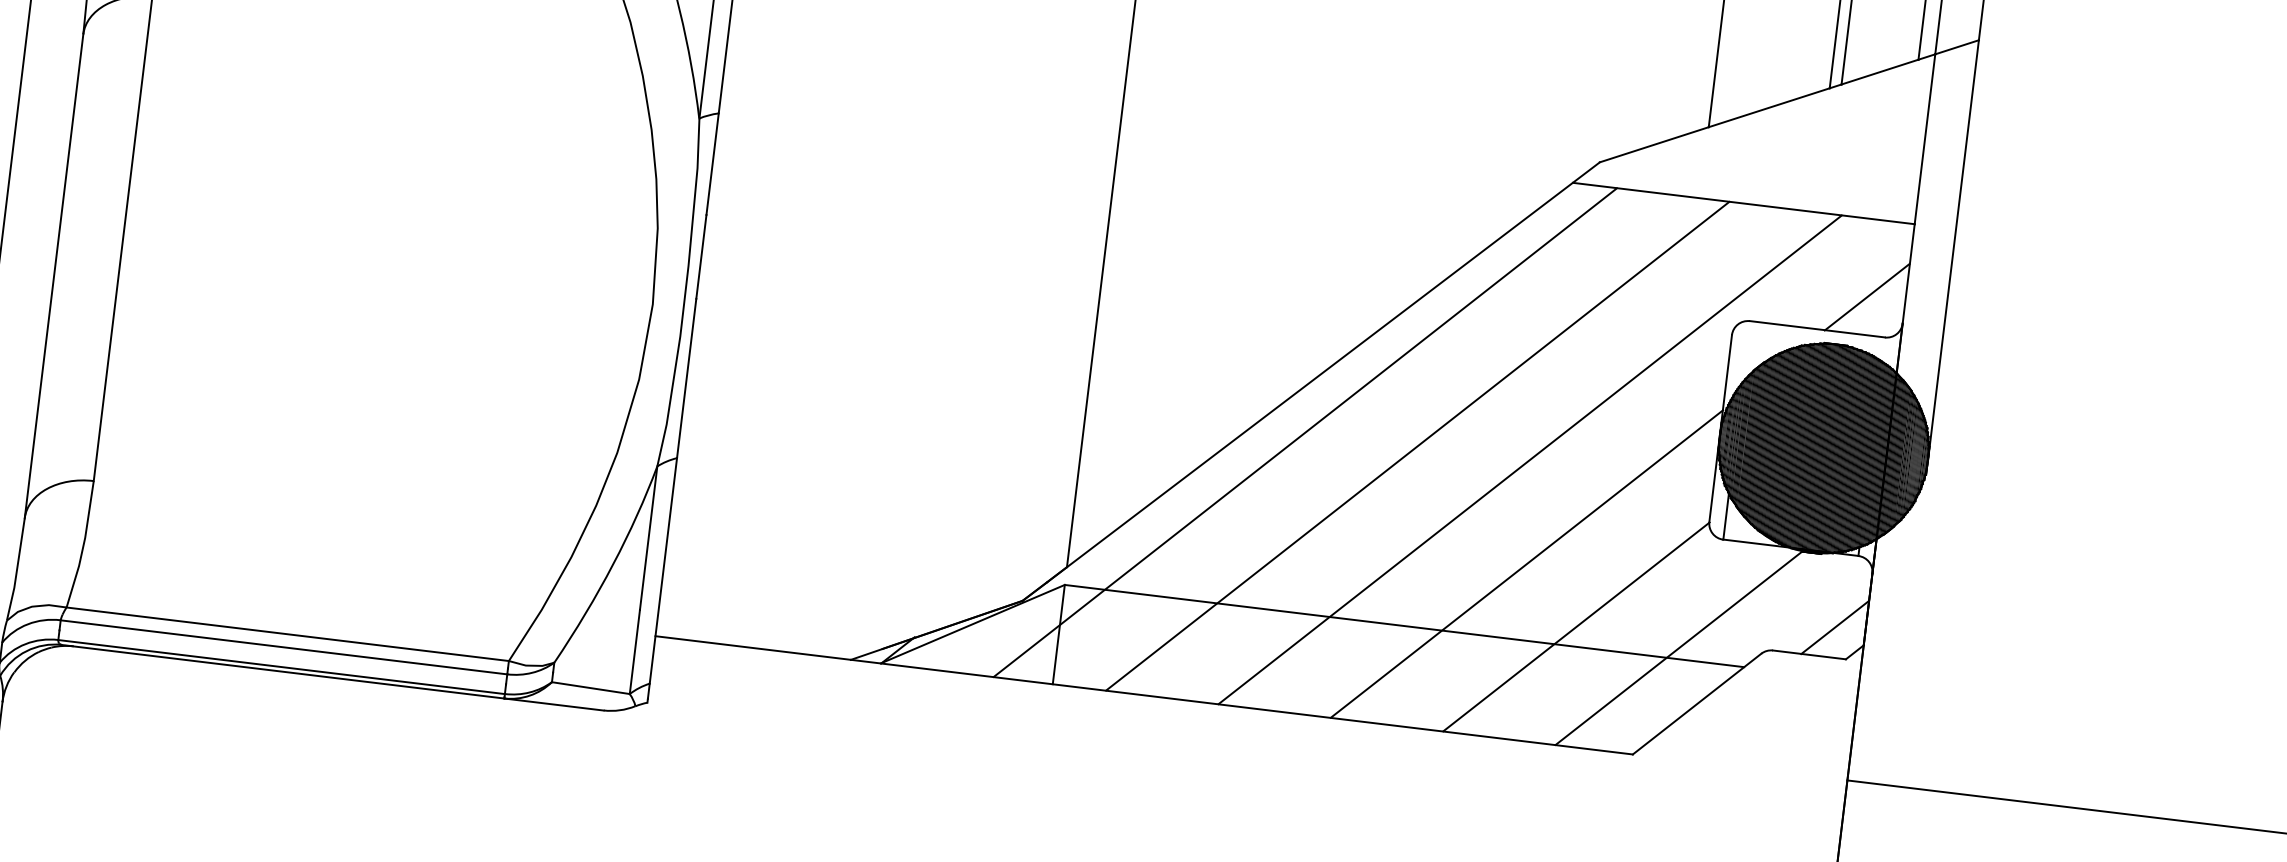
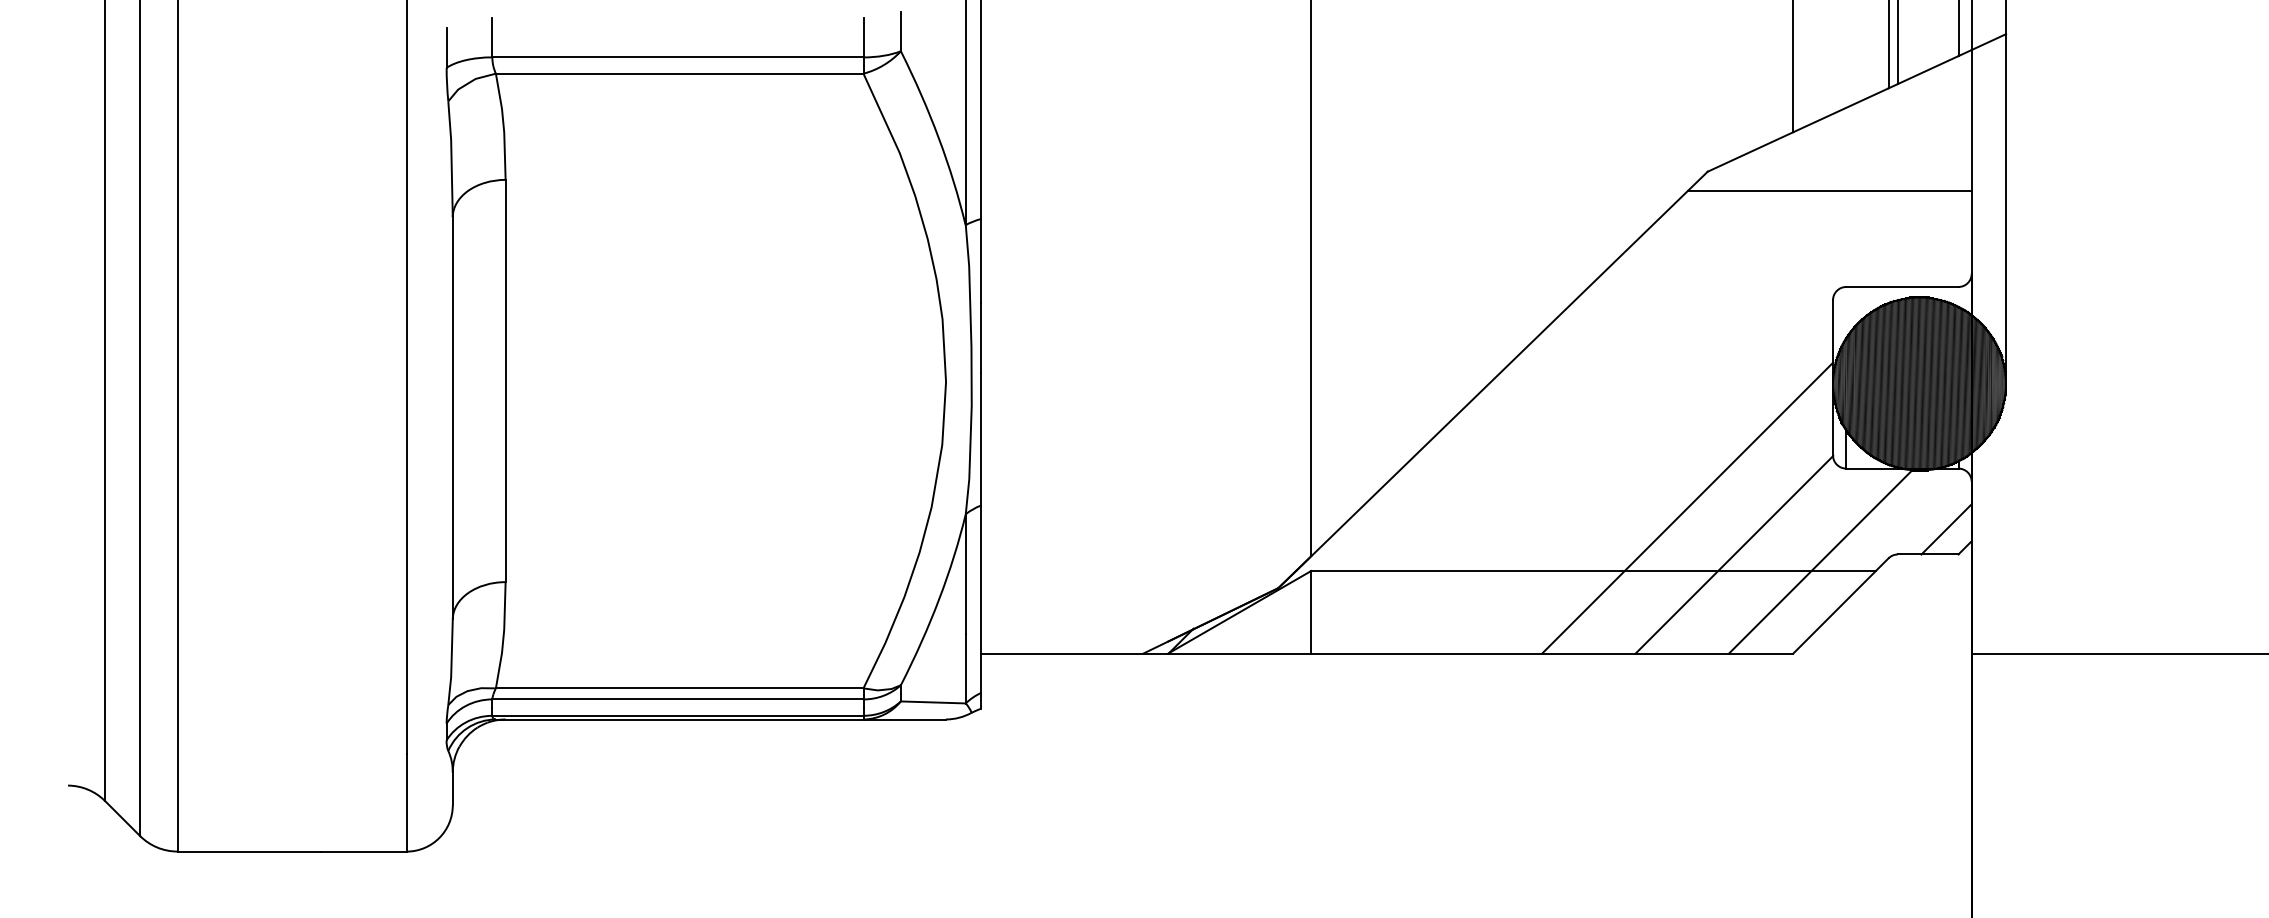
line: (1866, 296) -> (1939, 255), removed
line: (1305, 432) -> (1493, 422), removed
line: (1417, 446) -> (1586, 422), removed
line: (1530, 460) -> (1680, 422), removed

